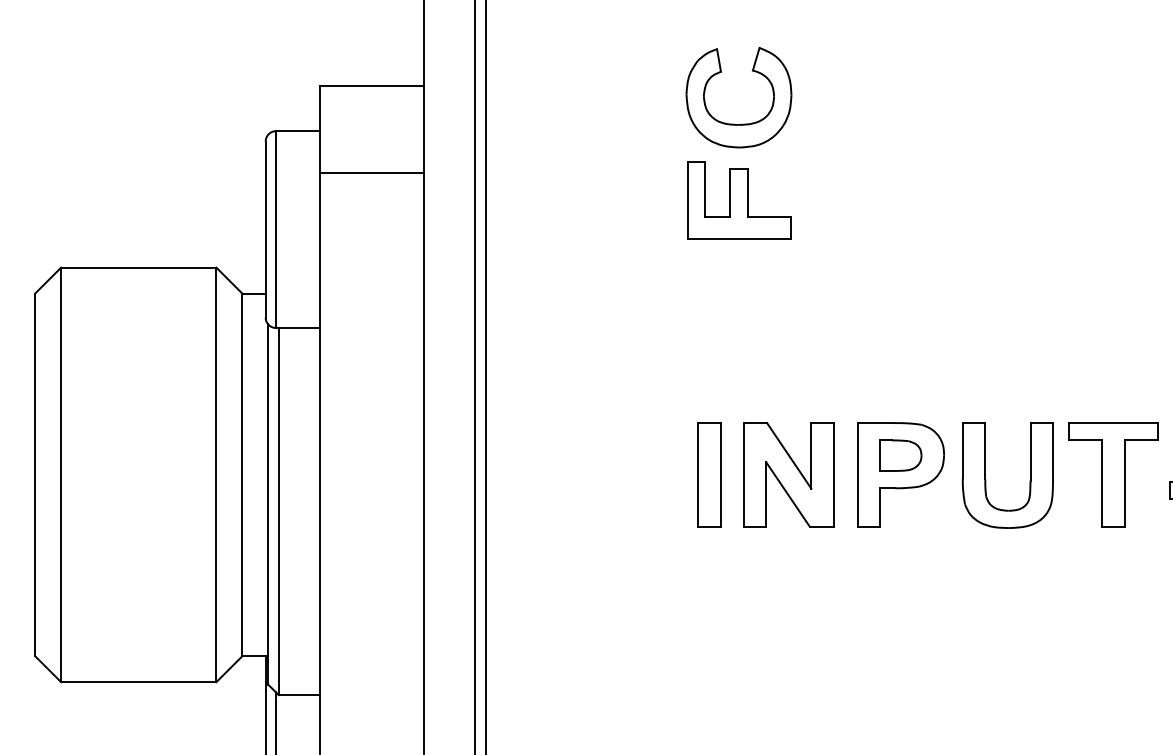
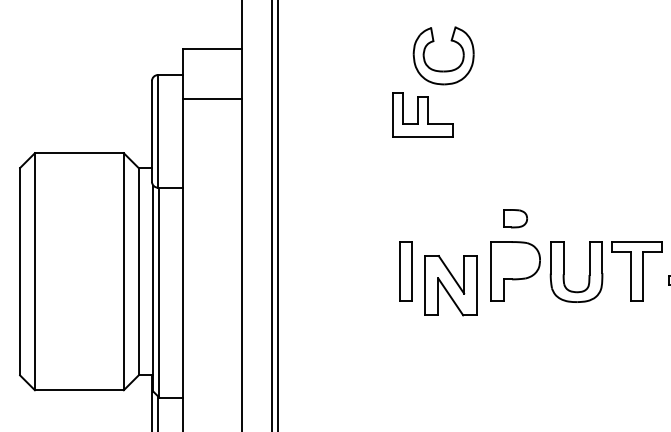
part: (738, 123) -> (443, 70), moved
part: (901, 455) -> (515, 218), moved
part: (787, 474) -> (450, 285), moved

